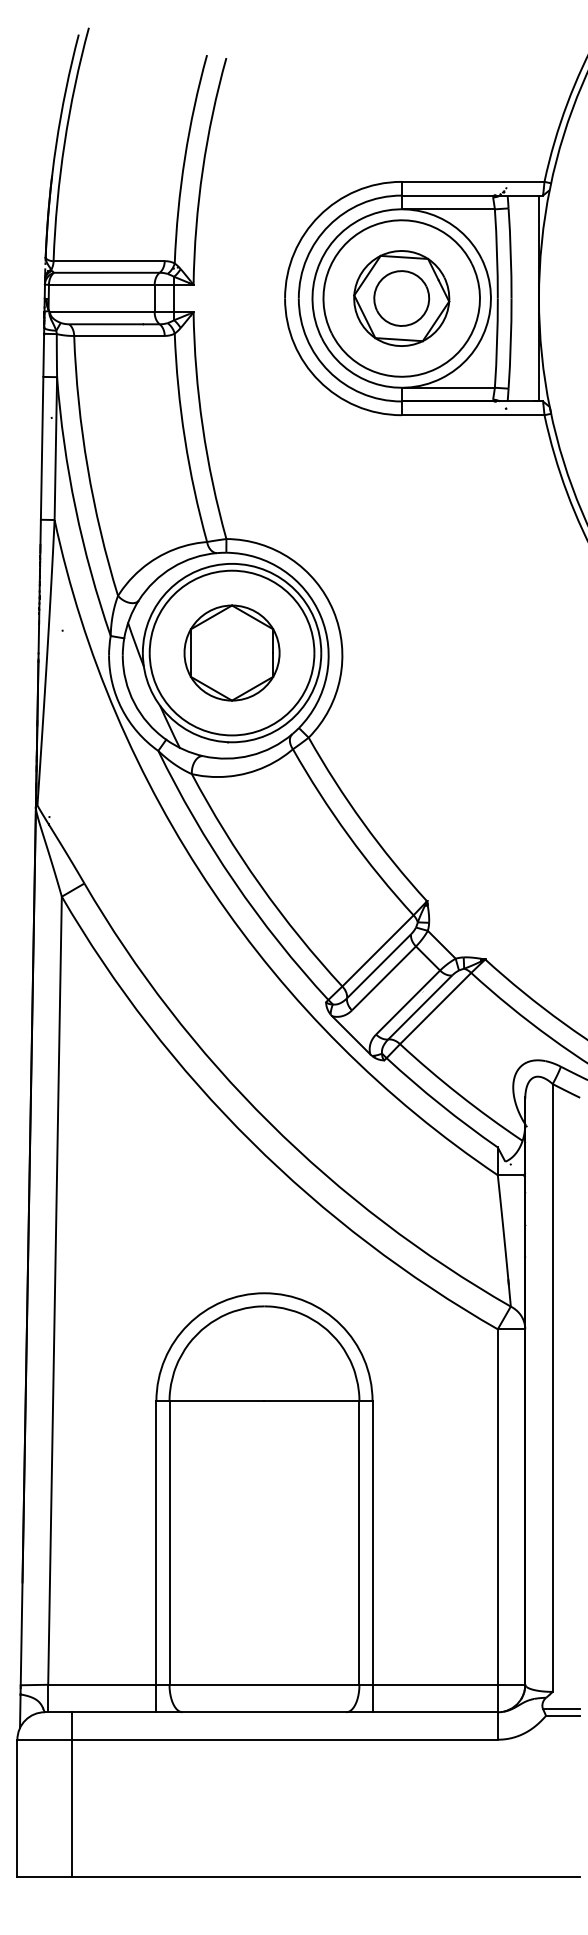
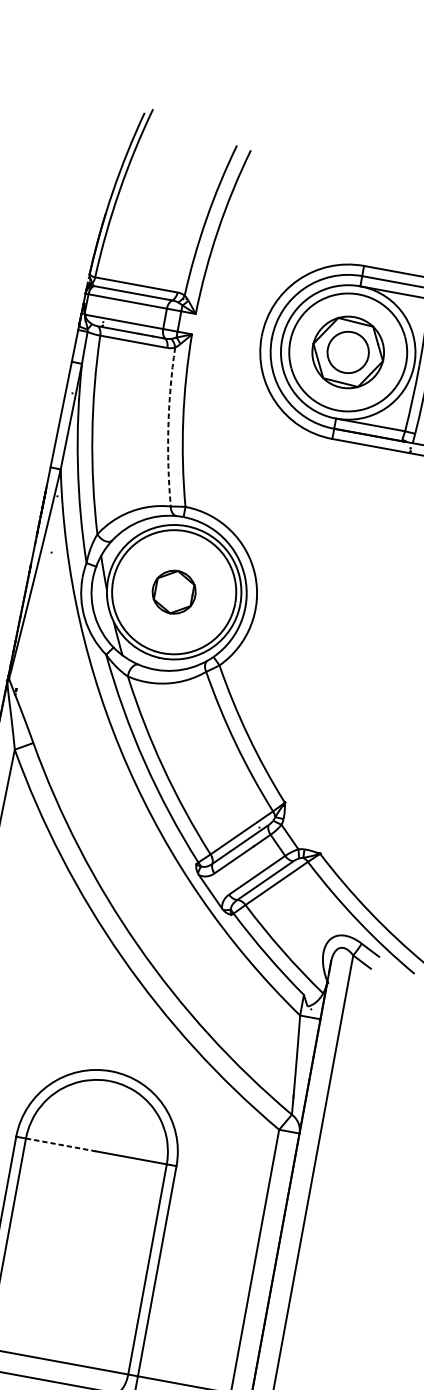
arc: (184, 438) -> (168, 426), solid -> dashed
part: (231, 652) -> (173, 591), size x0.6
line: (217, 1401) -> (61, 1145), solid -> dashed

